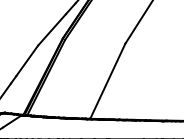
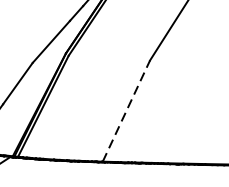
line: (108, 80) -> (127, 110), solid -> dashed

